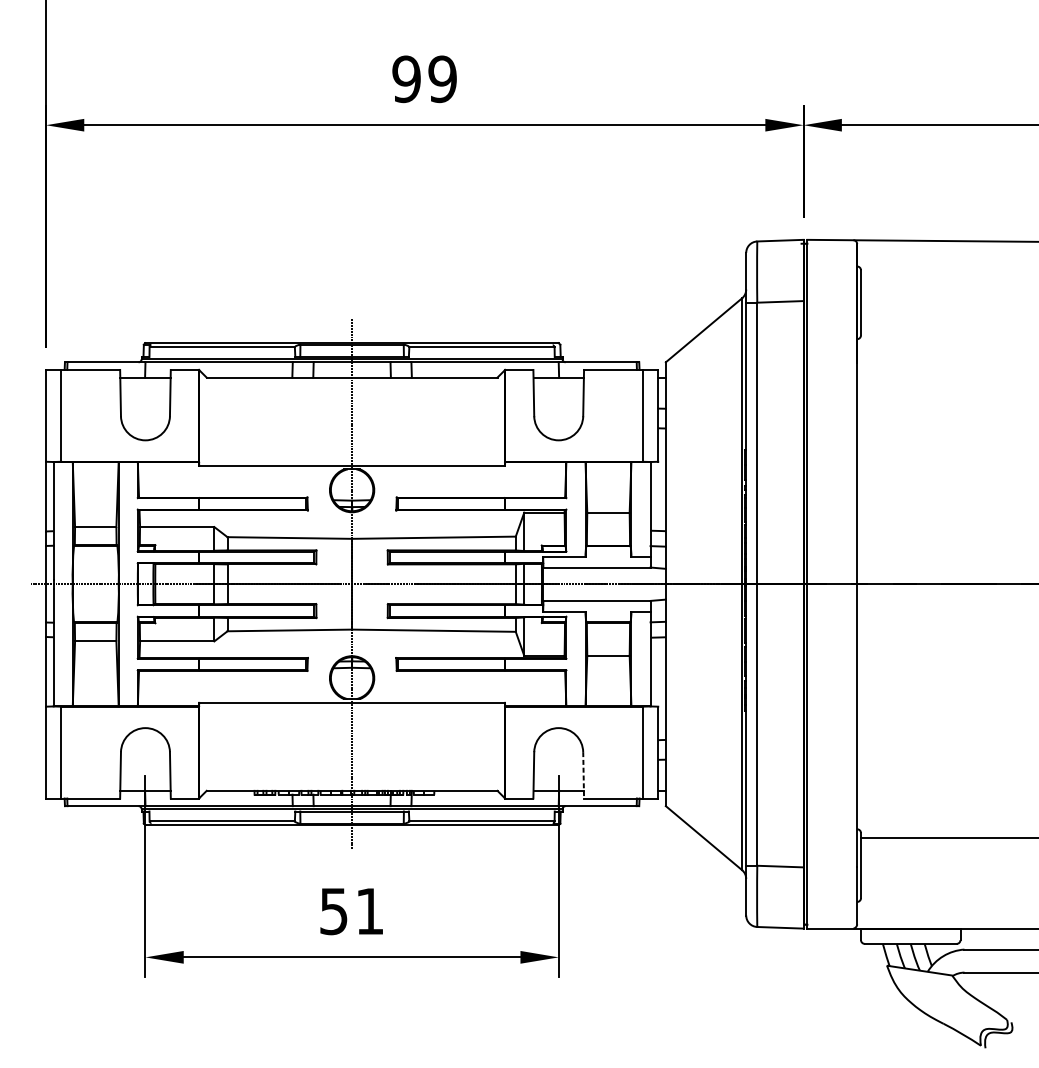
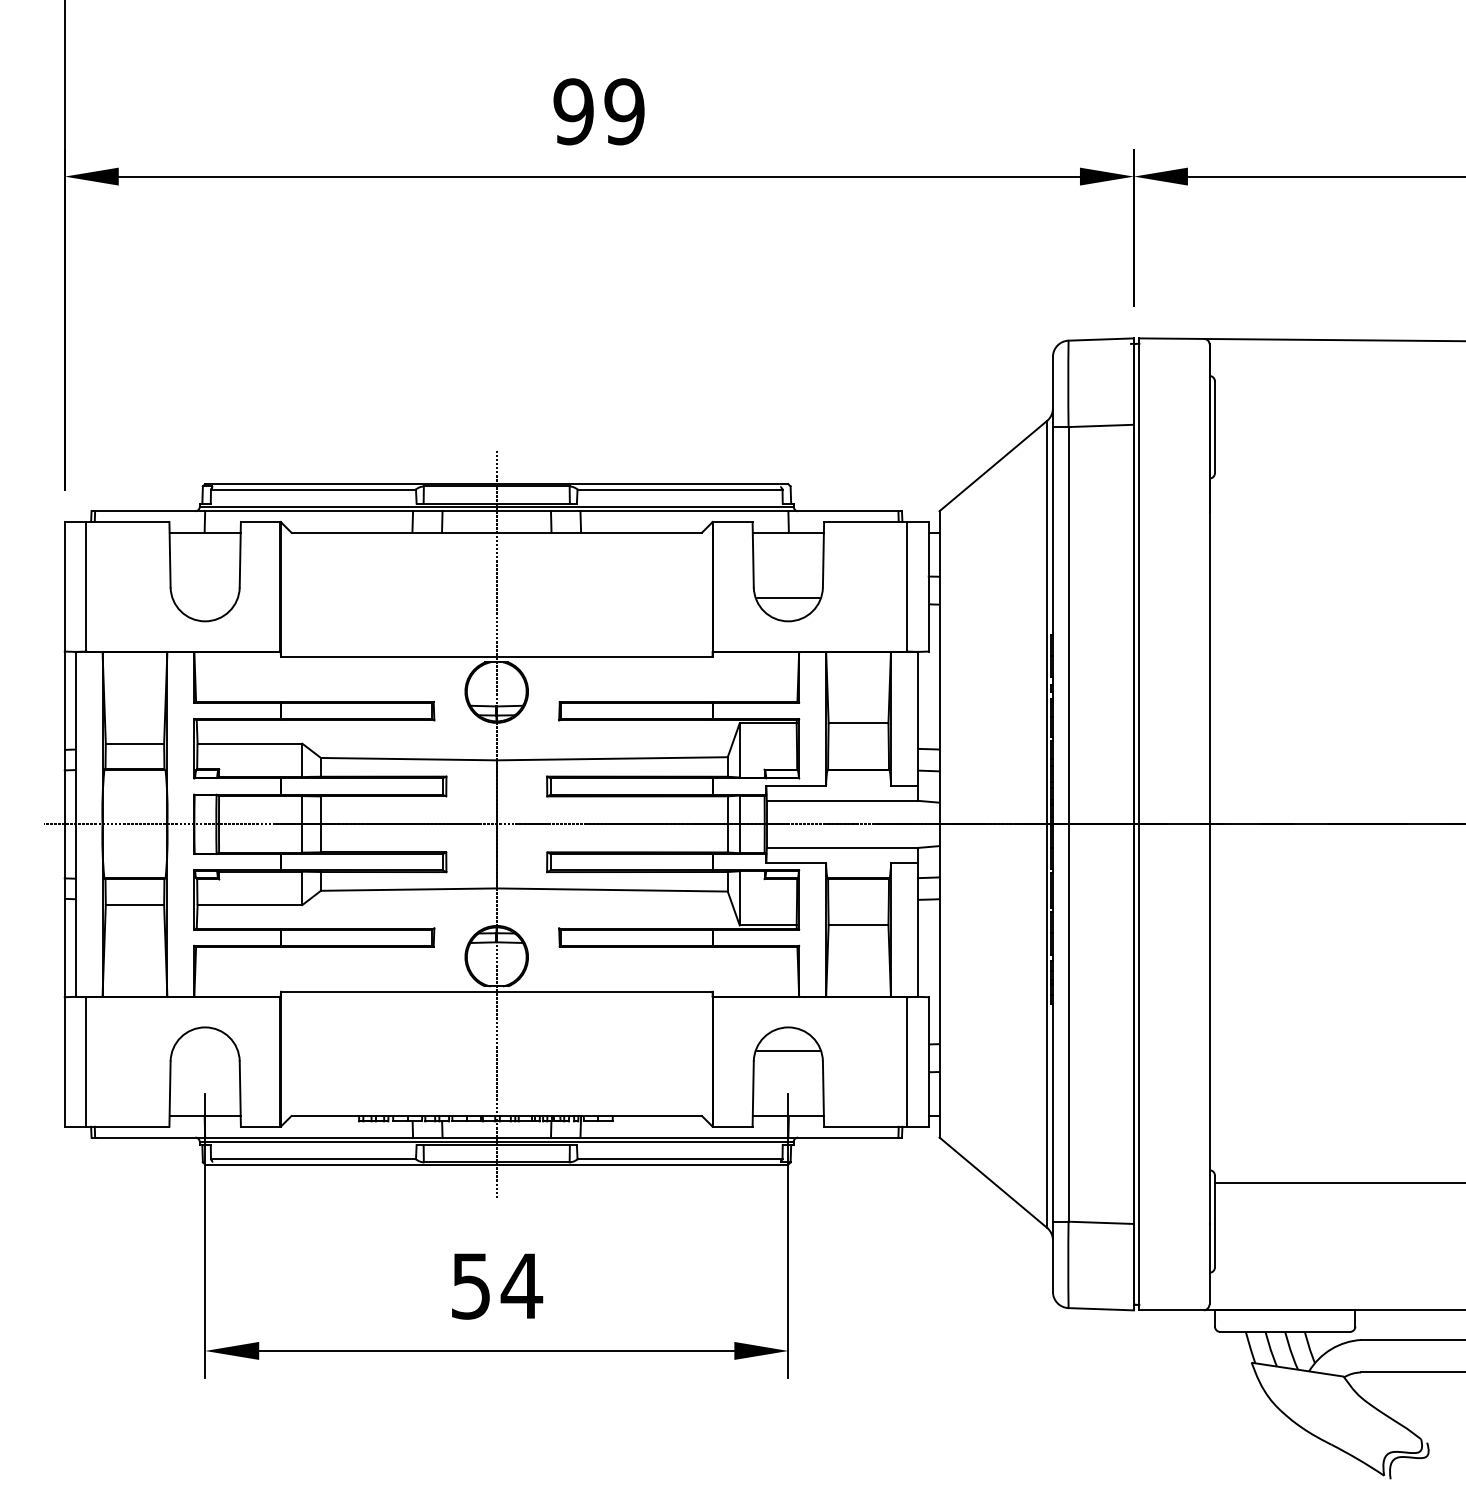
line: (558, 424) -> (787, 598), added
line: (558, 744) -> (787, 1050), added
line: (583, 775) -> (823, 1094), dashed -> solid
text: (369, 910) -> (521, 1285), 51 -> 54

